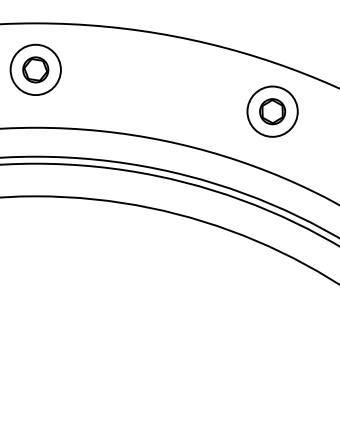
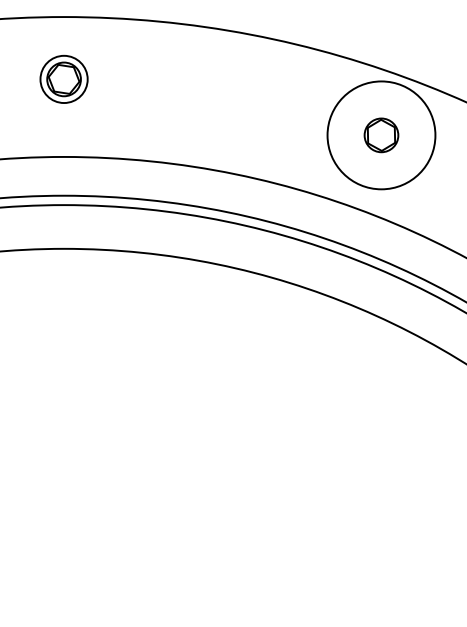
circle: (35, 69) -> (63, 79), size x0.7
circle: (272, 111) -> (381, 135), size x1.6

